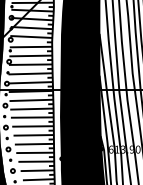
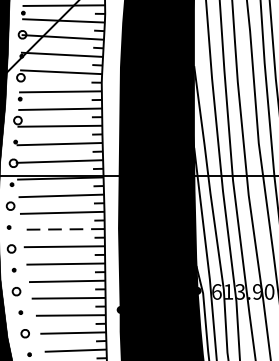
line: (31, 117) -> (61, 229), solid -> dashed

